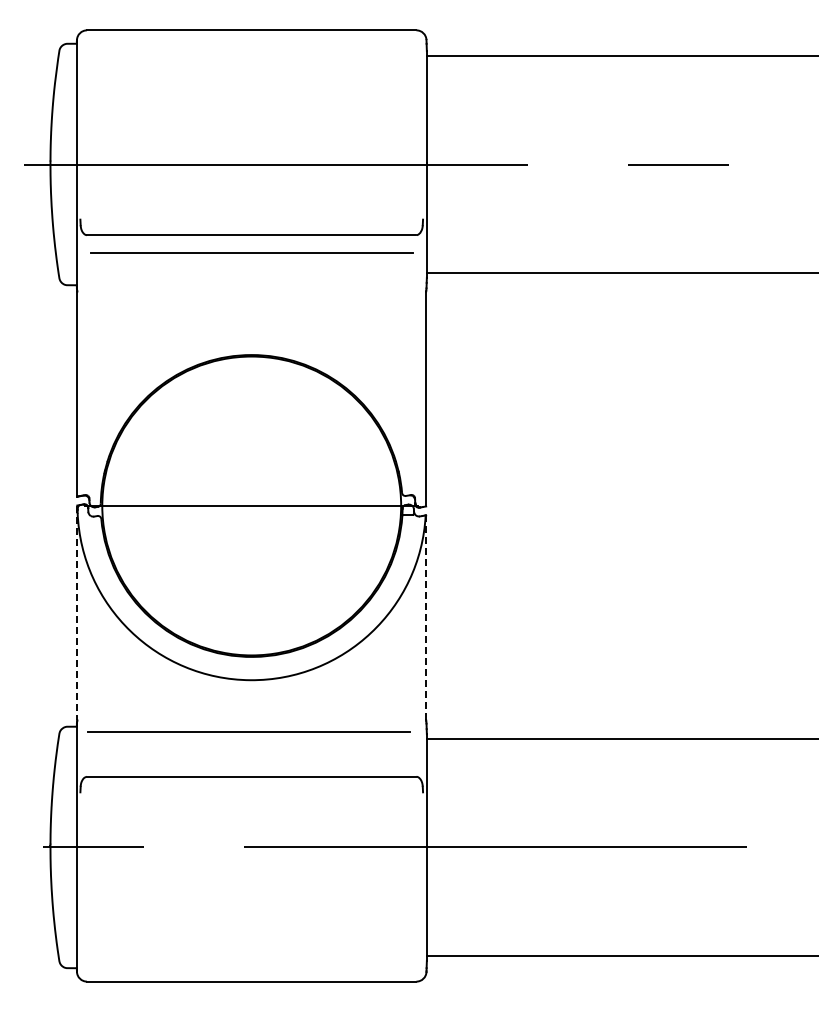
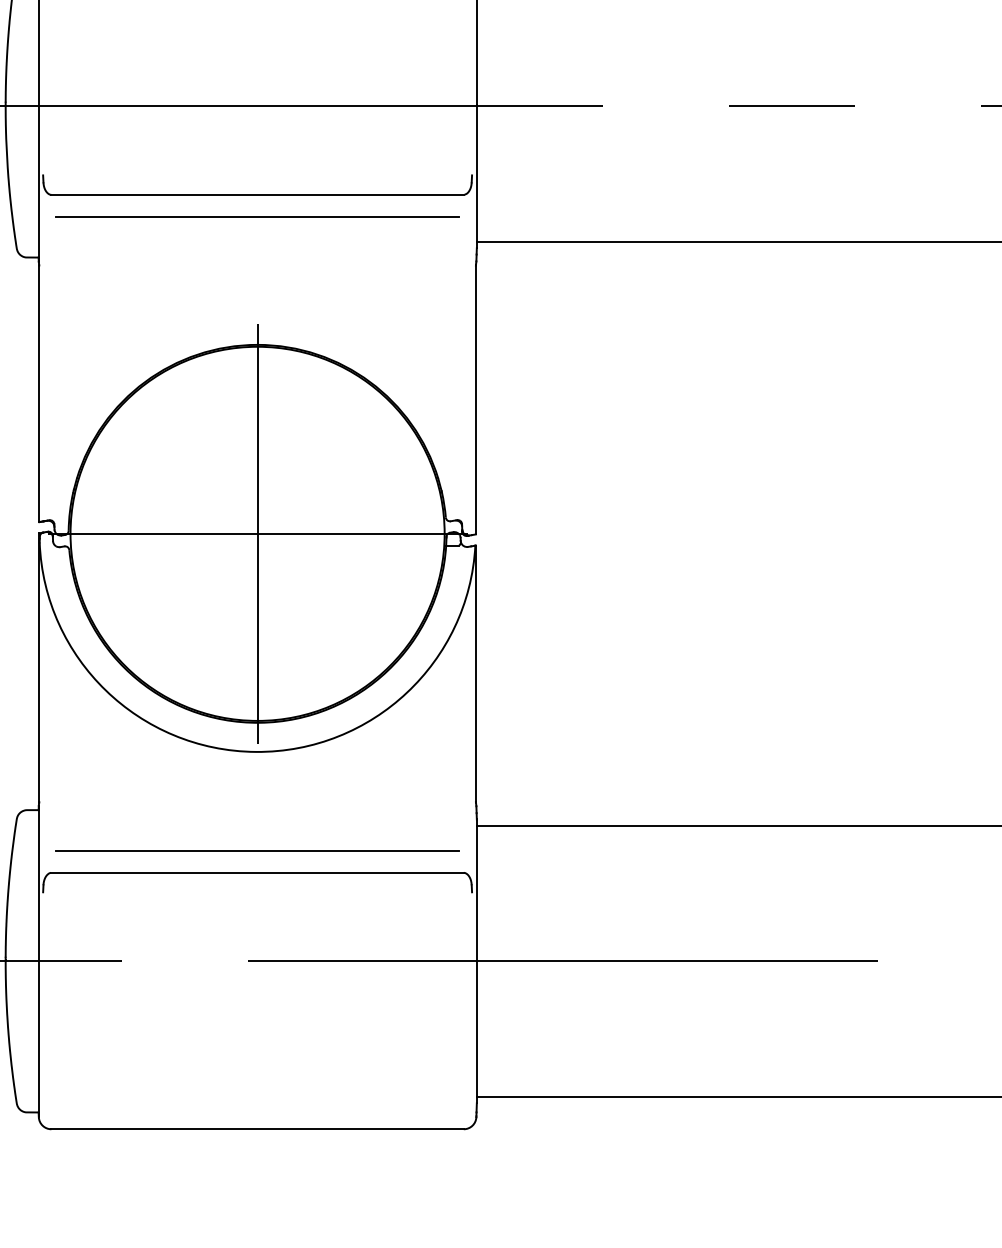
line: (251, 505) -> (257, 533), added
line: (77, 613) -> (39, 668), dashed -> solid
line: (426, 617) -> (476, 673), dashed -> solid
line: (248, 731) -> (257, 849), moved

